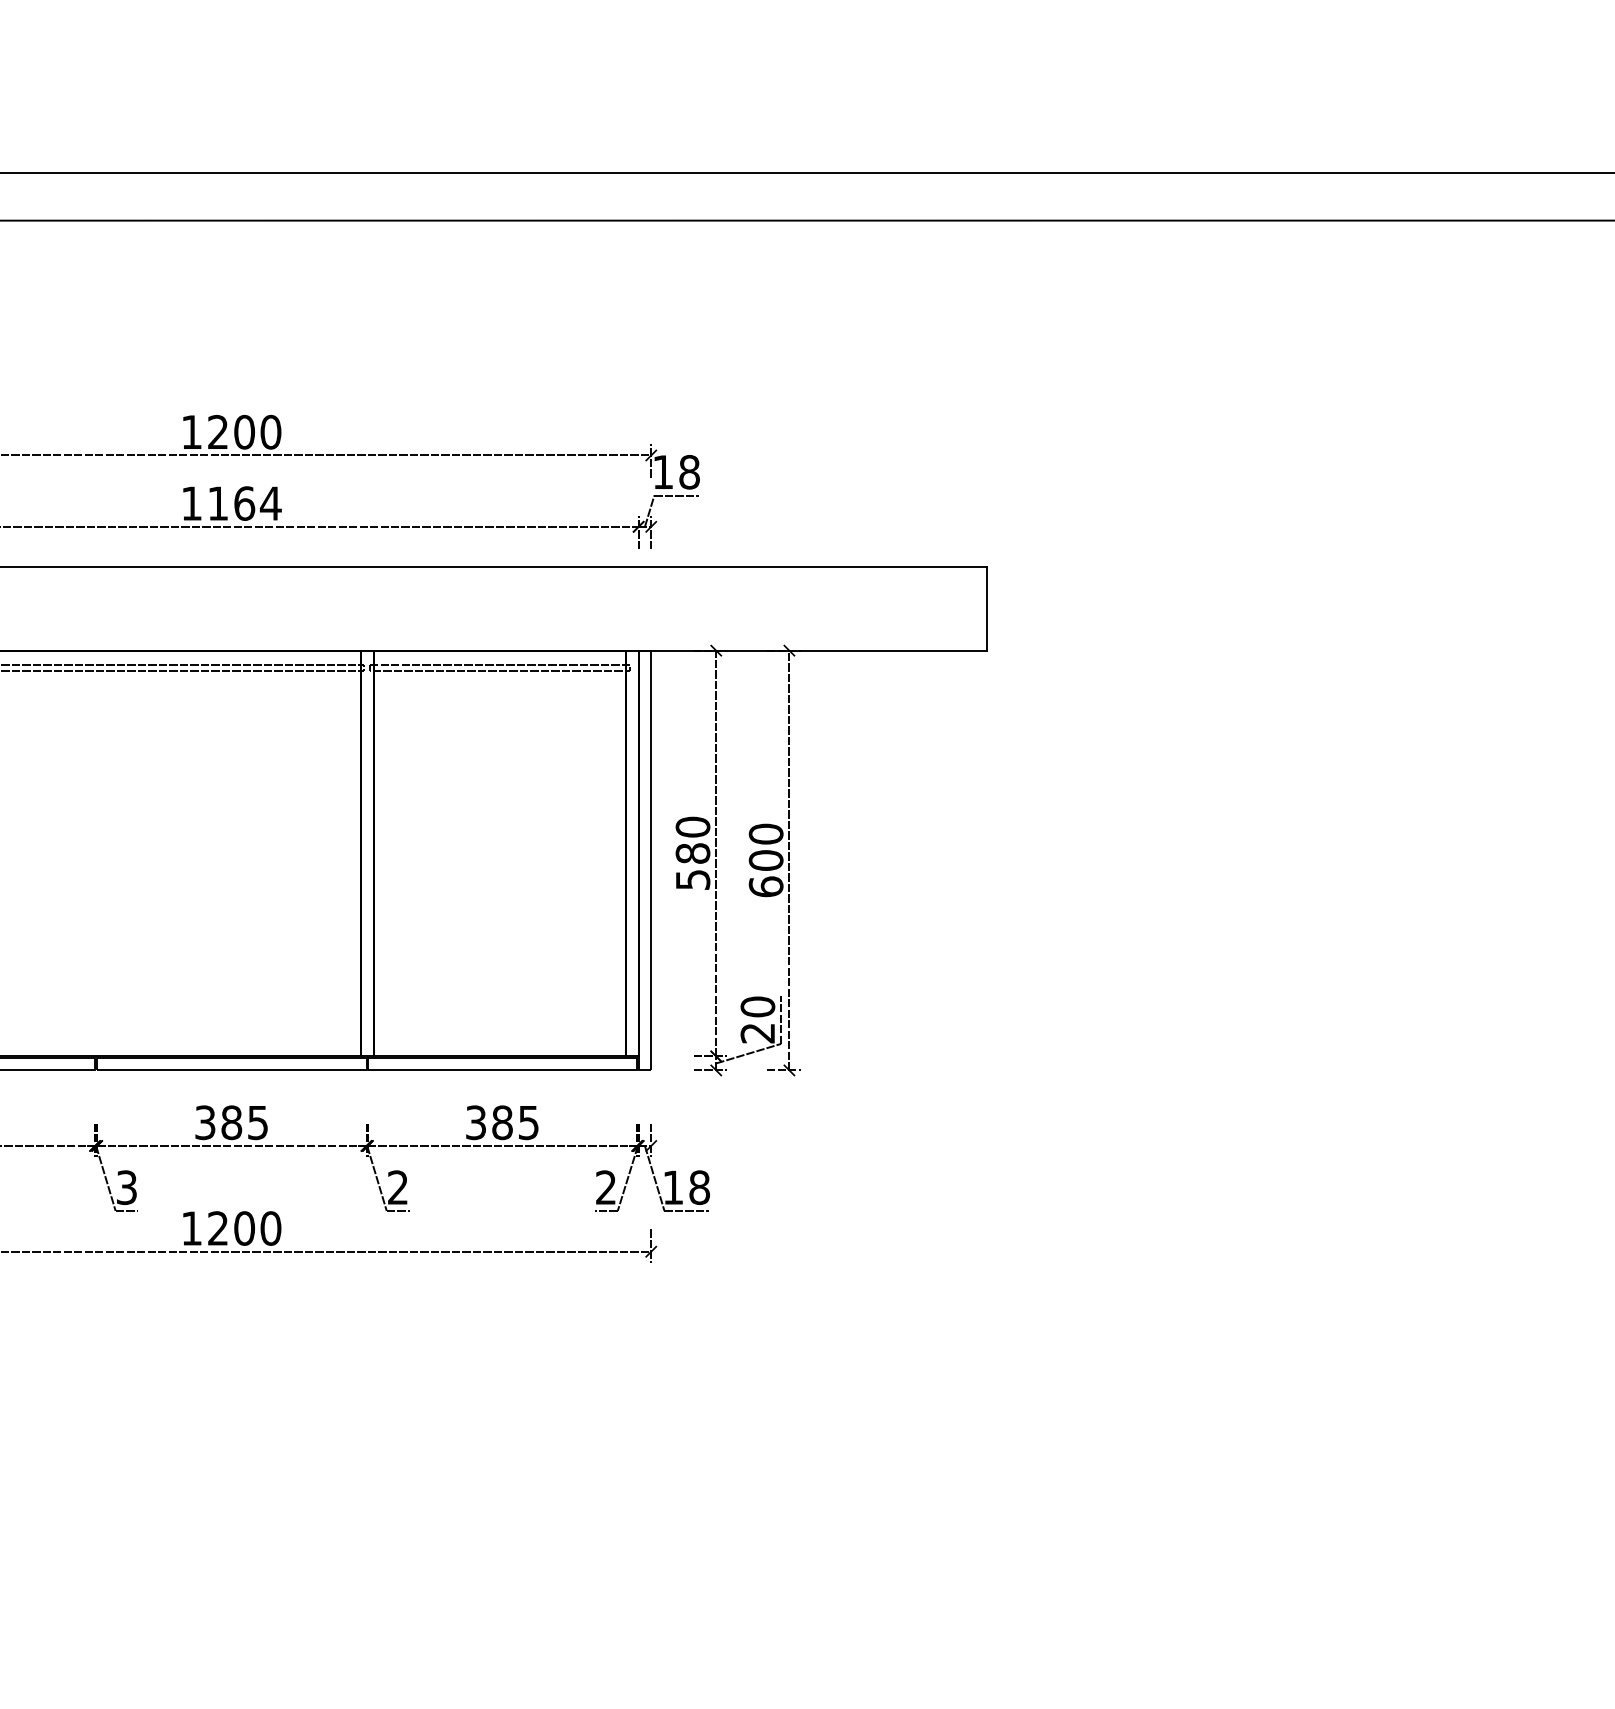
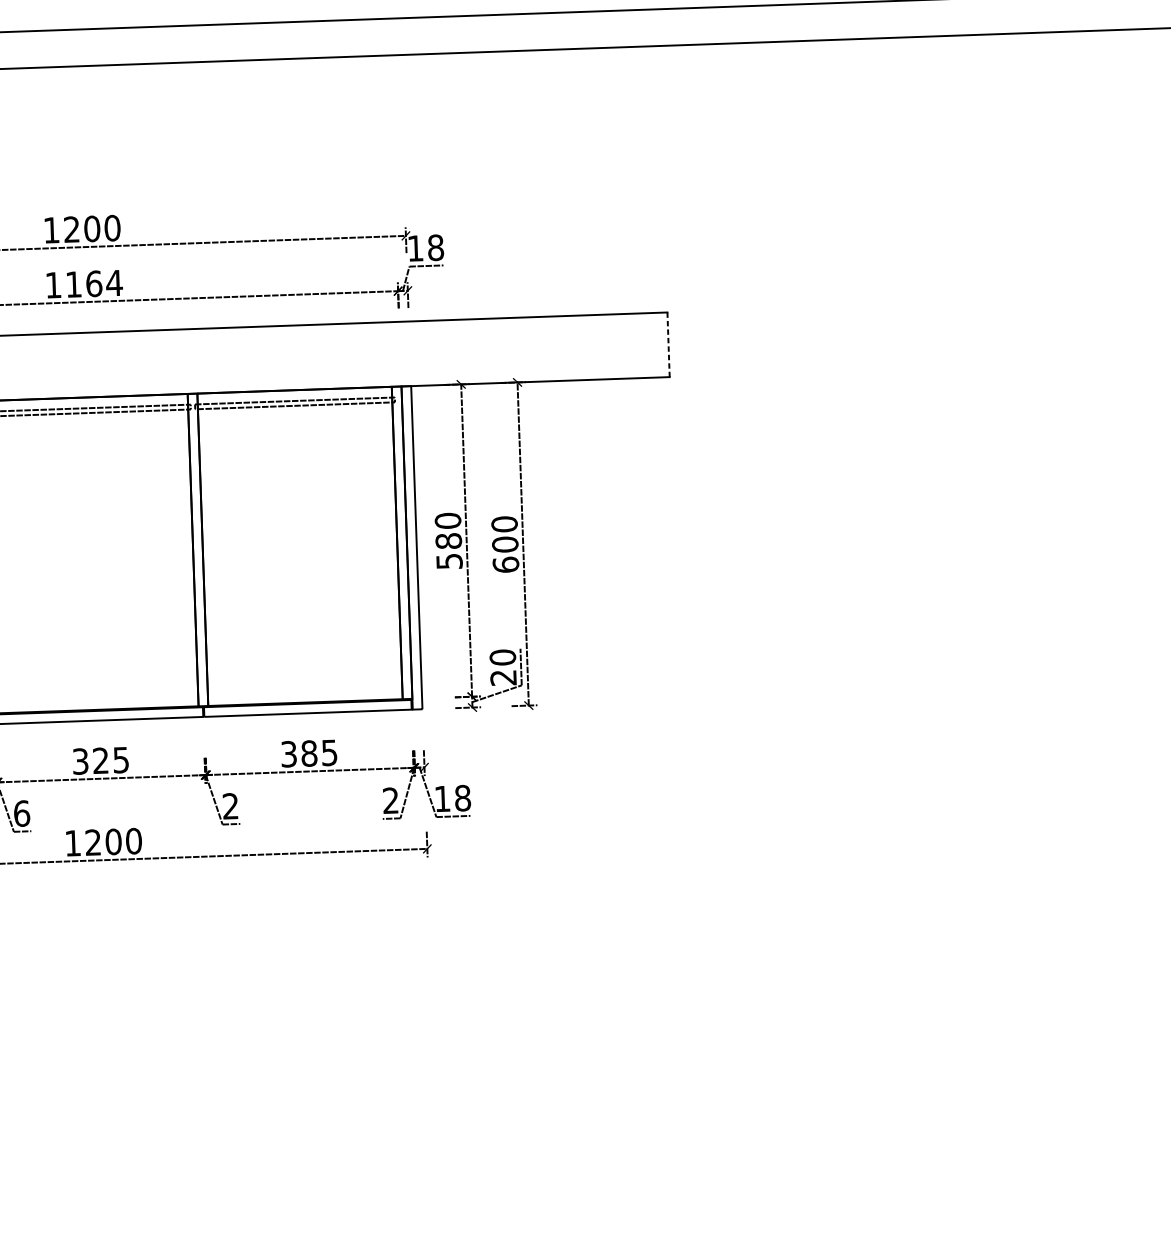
line: (987, 608) -> (668, 344), solid -> dashed
text: (231, 1122) -> (100, 760), 385 -> 325
text: (126, 1187) -> (21, 813), 3 -> 6

